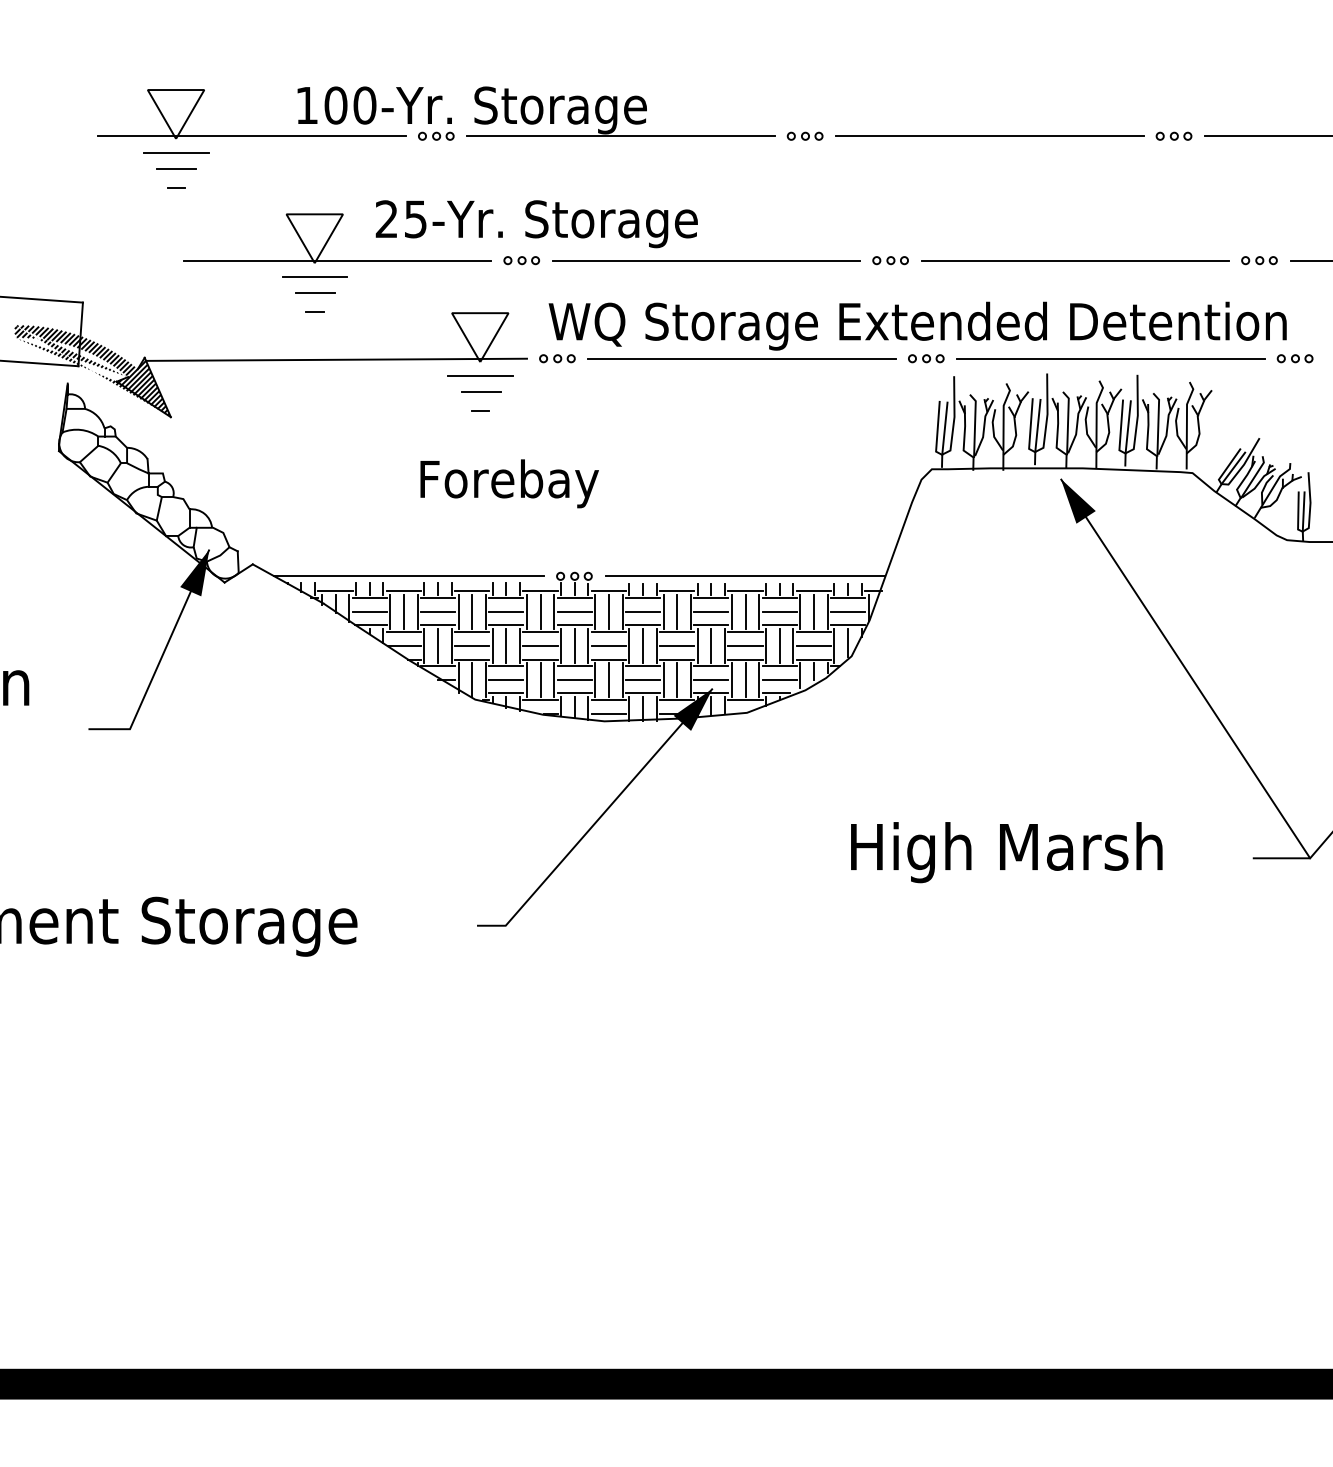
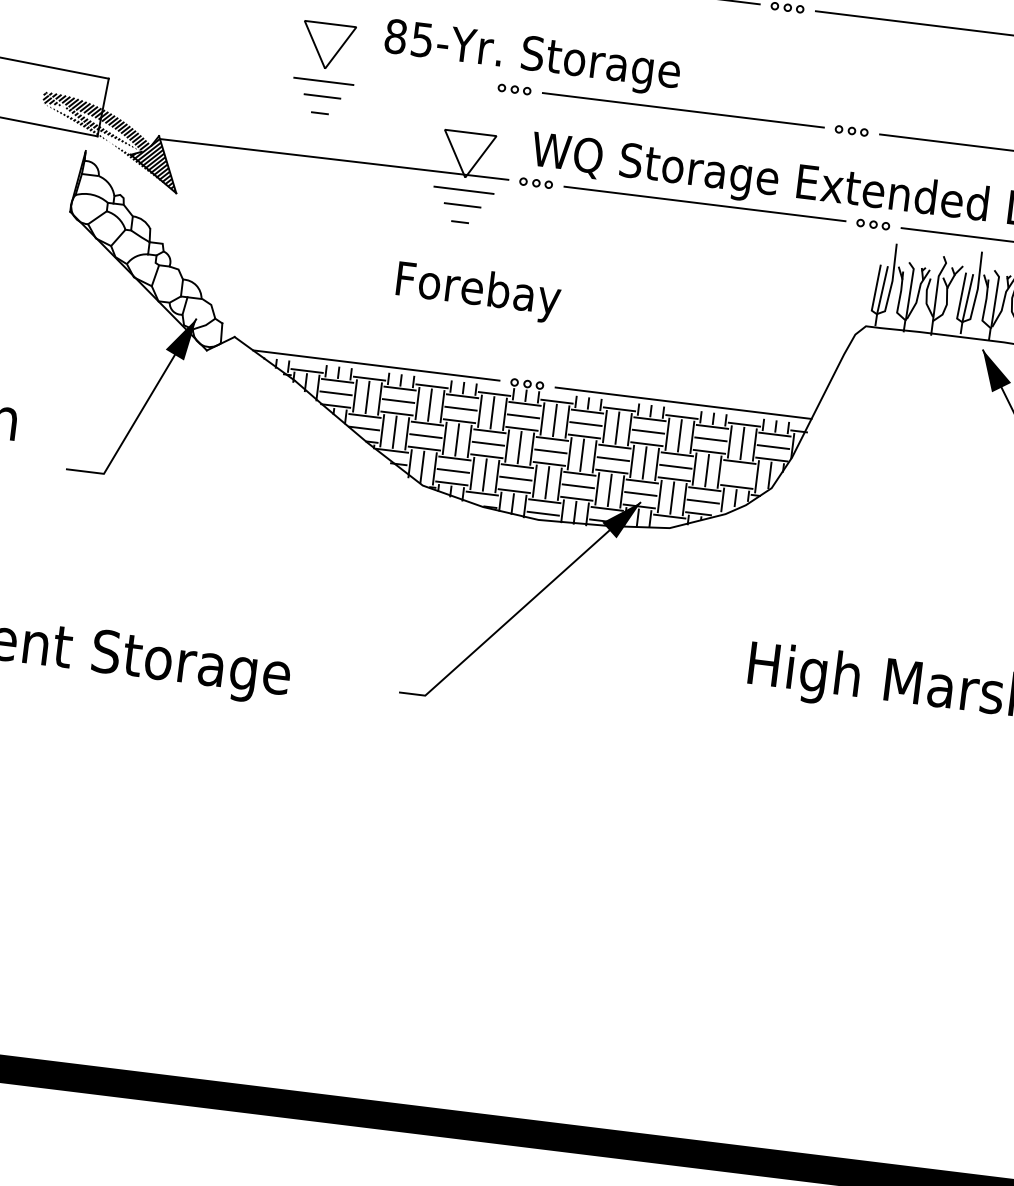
text: (386, 219) -> (395, 36), 25-Yr. -> 85-Yr.
line: (337, 260) -> (346, 68), removed
line: (813, 645) -> (738, 474), removed

